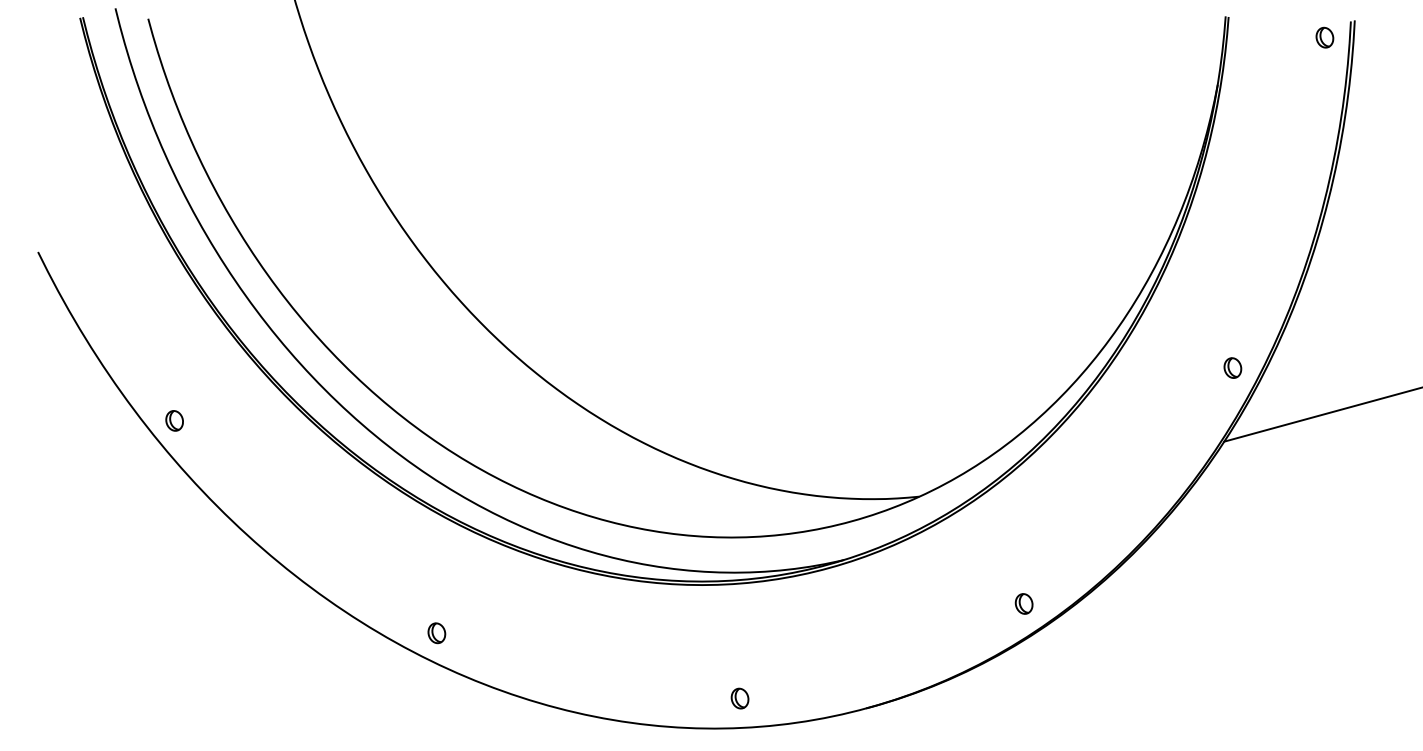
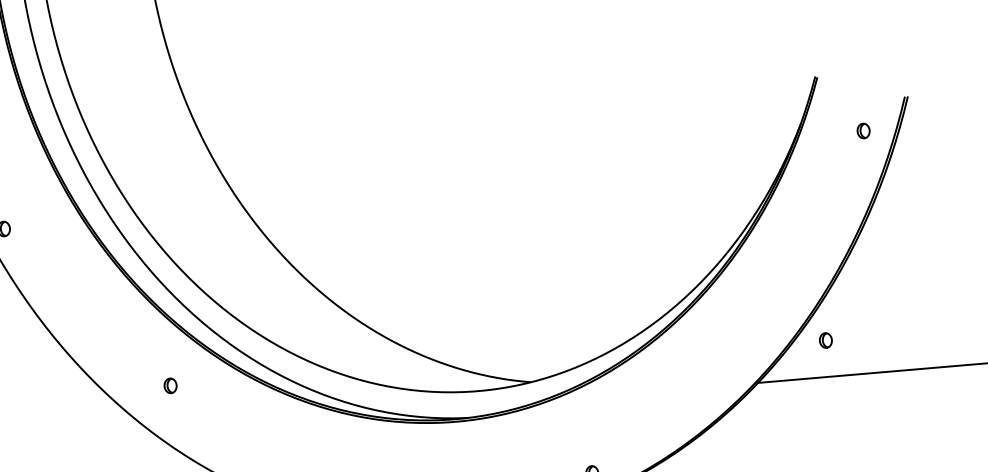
part: (1324, 37) -> (863, 130), moved
part: (1232, 367) -> (825, 340), moved
part: (436, 633) -> (170, 385), moved

